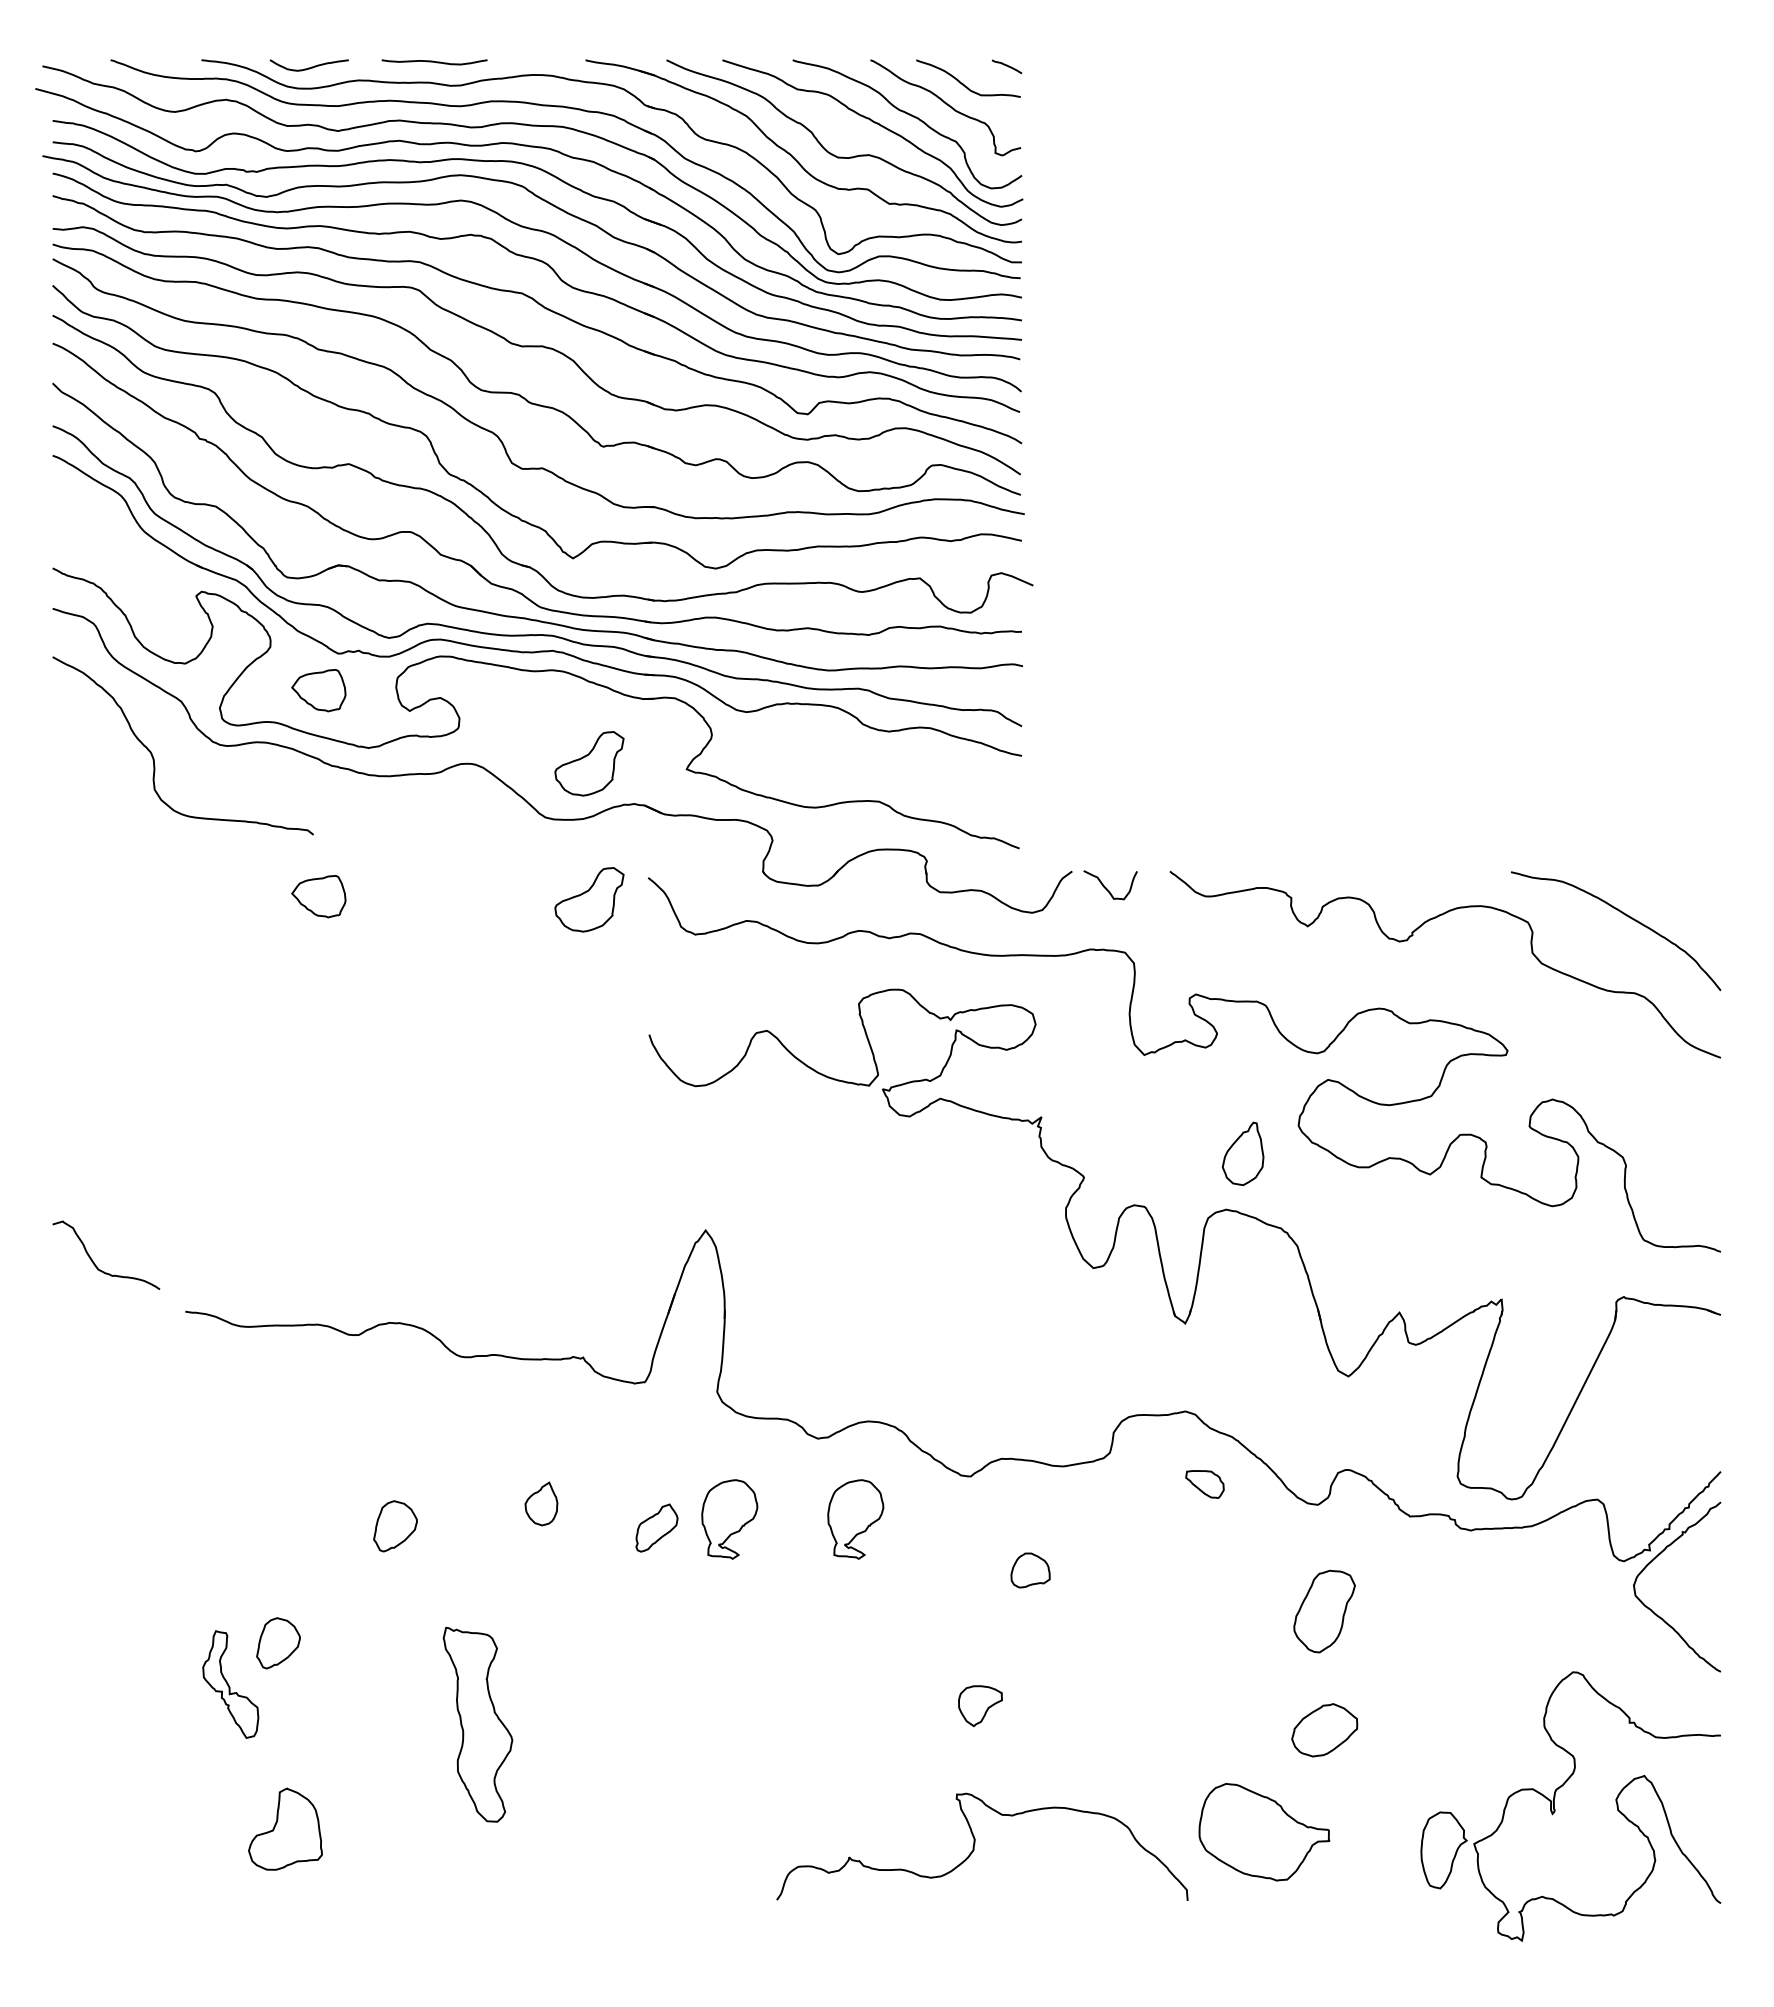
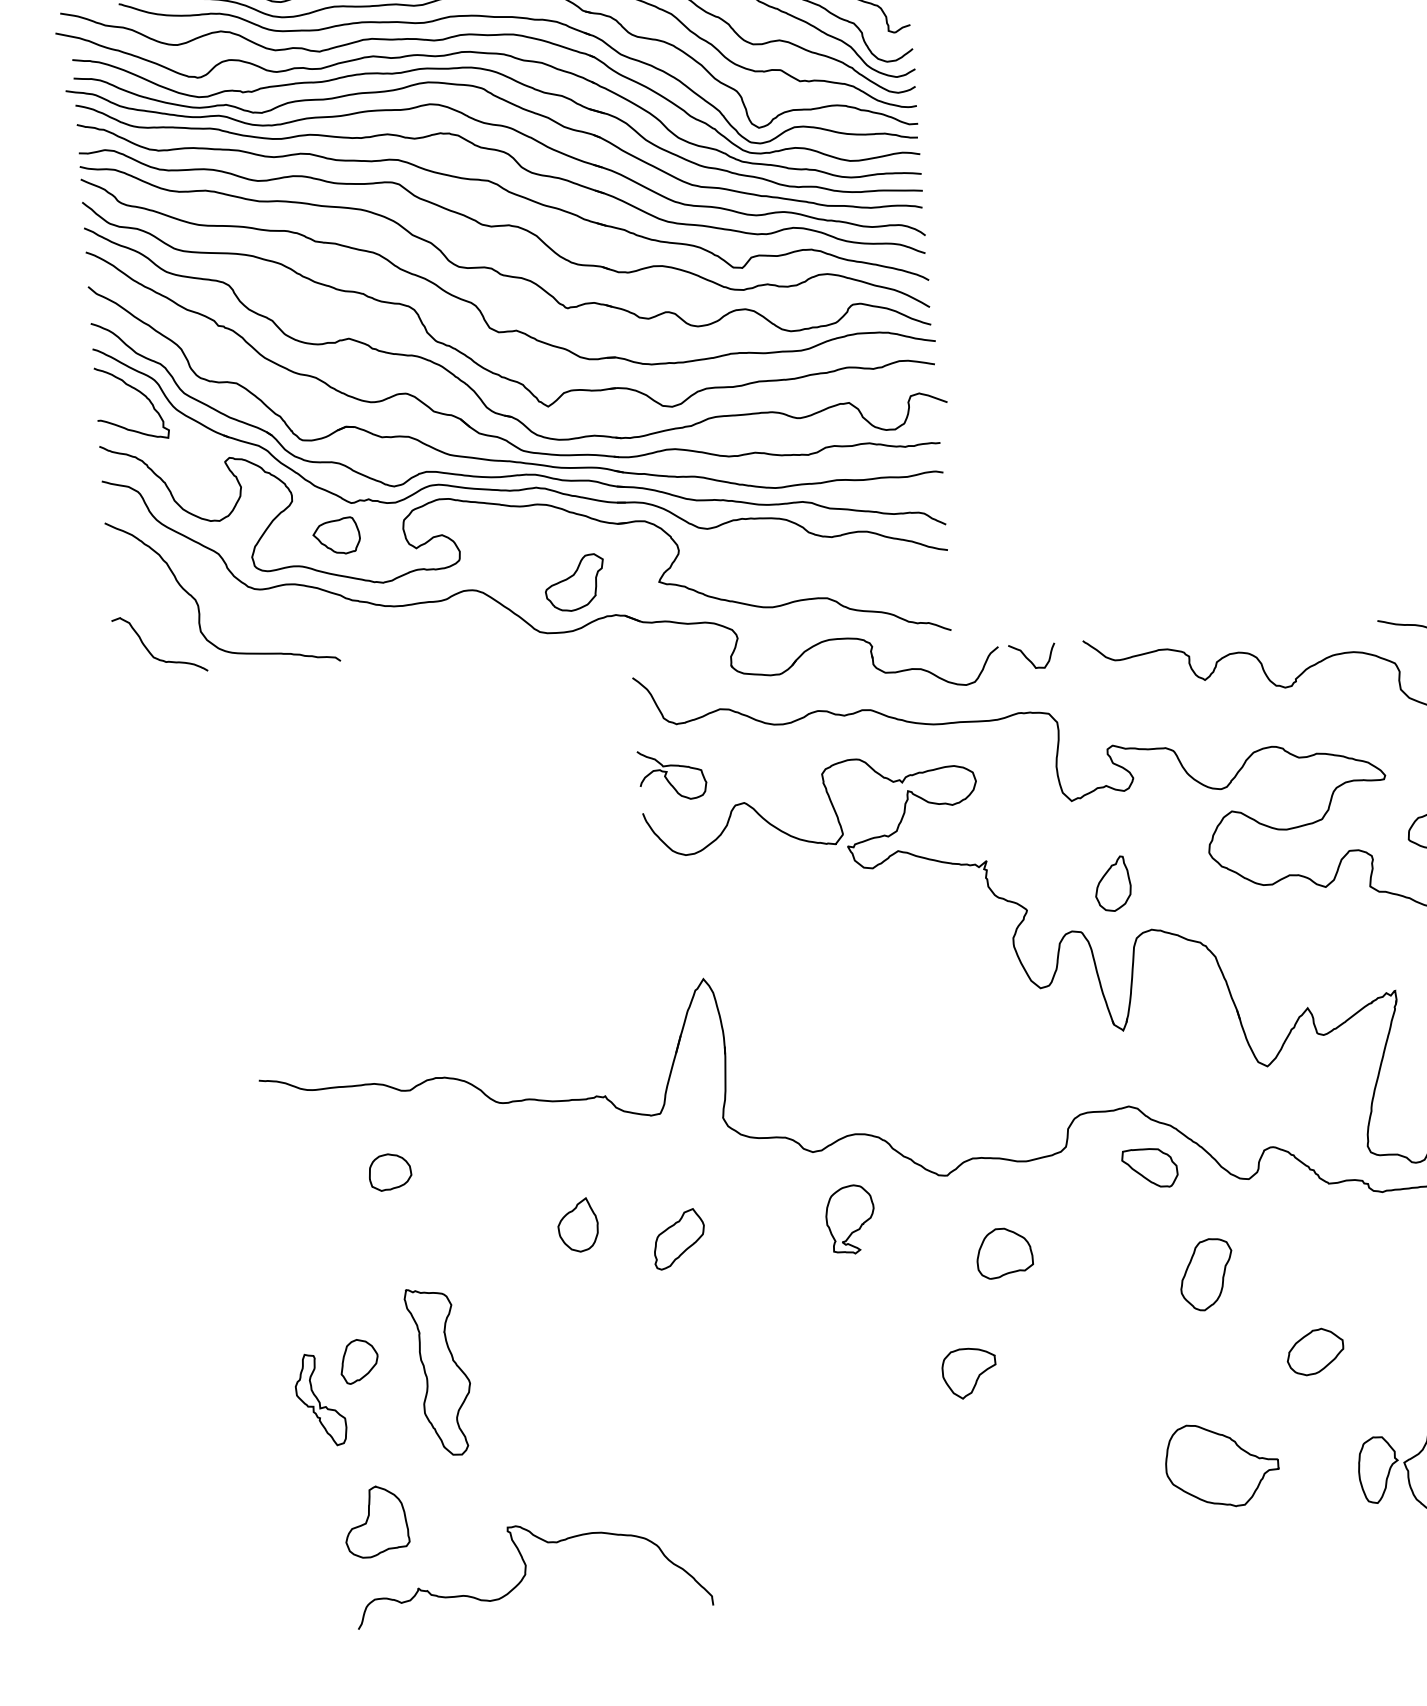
curve: (100, 507) -> (136, 391), added
part: (318, 896) -> (348, 714), removed
part: (589, 899) -> (583, 700), removed
curve: (680, 990) -> (667, 773), added
part: (1242, 1153) -> (1112, 883), moved
curve: (95, 1263) -> (150, 652), moved
part: (329, 1427) -> (390, 1172), added
part: (1204, 1484) -> (1149, 1168), size x1.67
part: (541, 1503) -> (578, 1224), size x1.43
part: (729, 1519) -> (741, 1227), removed
part: (395, 1526) -> (453, 1253), removed
part: (656, 1527) -> (678, 1238), size x1.43
part: (1030, 1570) -> (1004, 1253), size x1.67
part: (1324, 1611) -> (1206, 1274), moved
part: (980, 1705) -> (969, 1372), size x1.43
part: (477, 1724) -> (439, 1371), moved
part: (1324, 1730) -> (1315, 1352), moved
curve: (975, 1843) -> (526, 1568), moved

